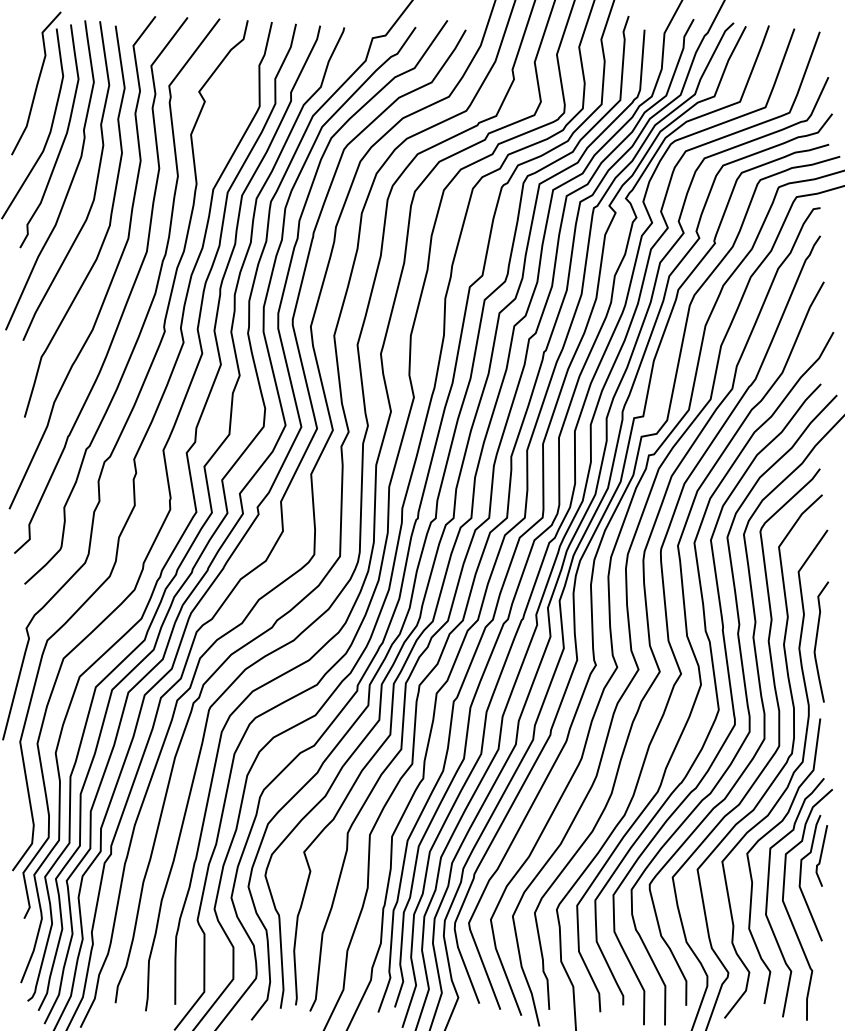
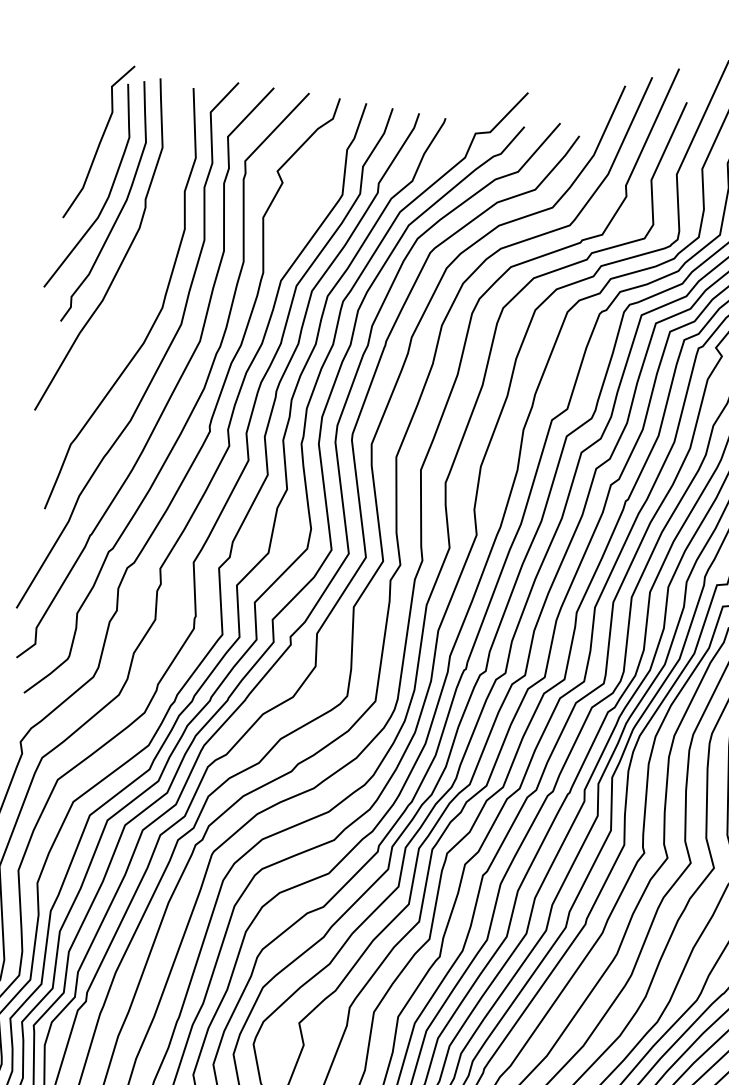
curve: (95, 183) -> (151, 259), removed

